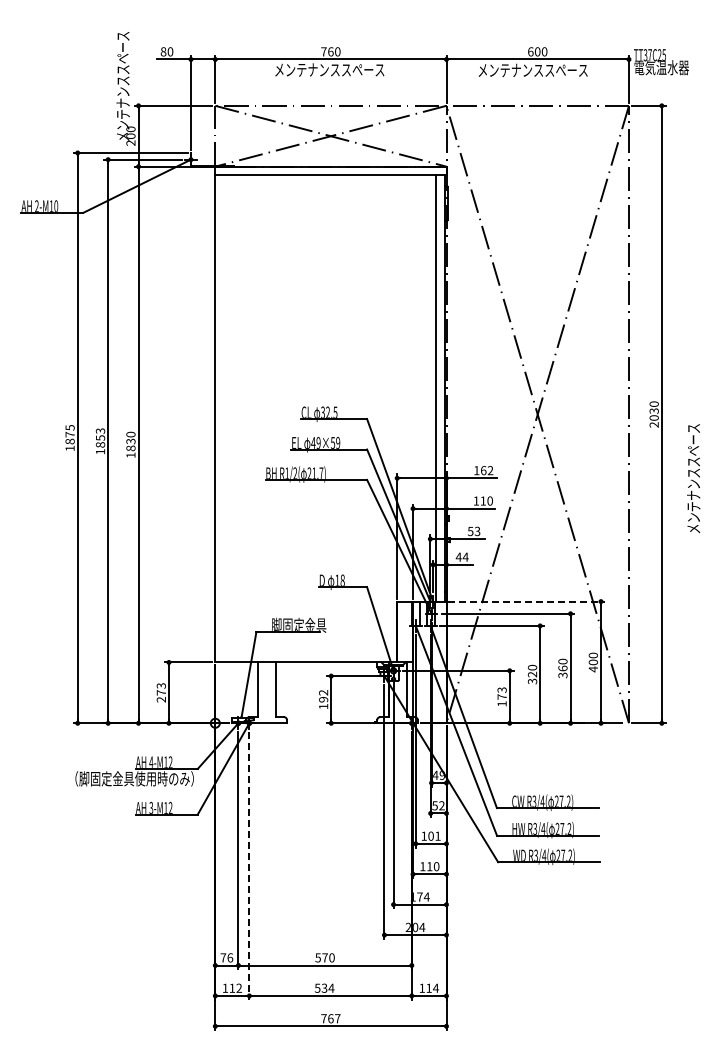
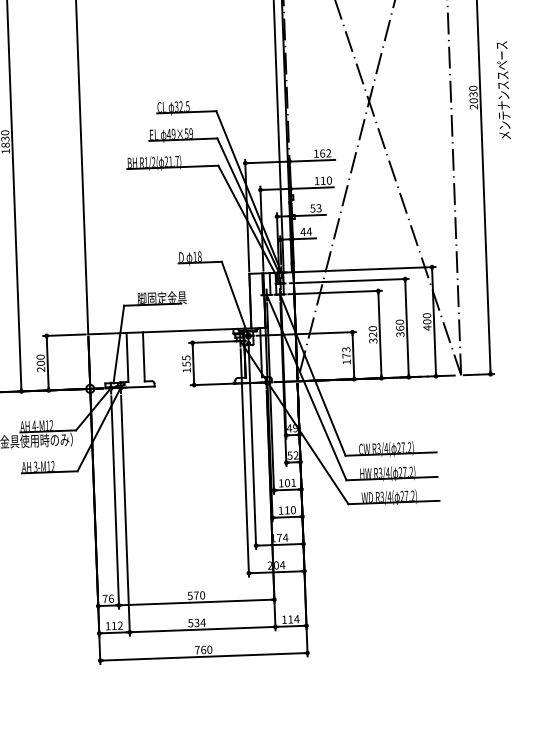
text: (693, 478) -> (503, 90), moved
line: (526, 601) -> (365, 269), dashed -> solid
text: (160, 689) -> (40, 360), 273 -> 200
text: (323, 696) -> (186, 361), 192 -> 155
line: (249, 866) -> (125, 516), dashed -> solid
text: (337, 1018) -> (209, 649), 767 -> 760

